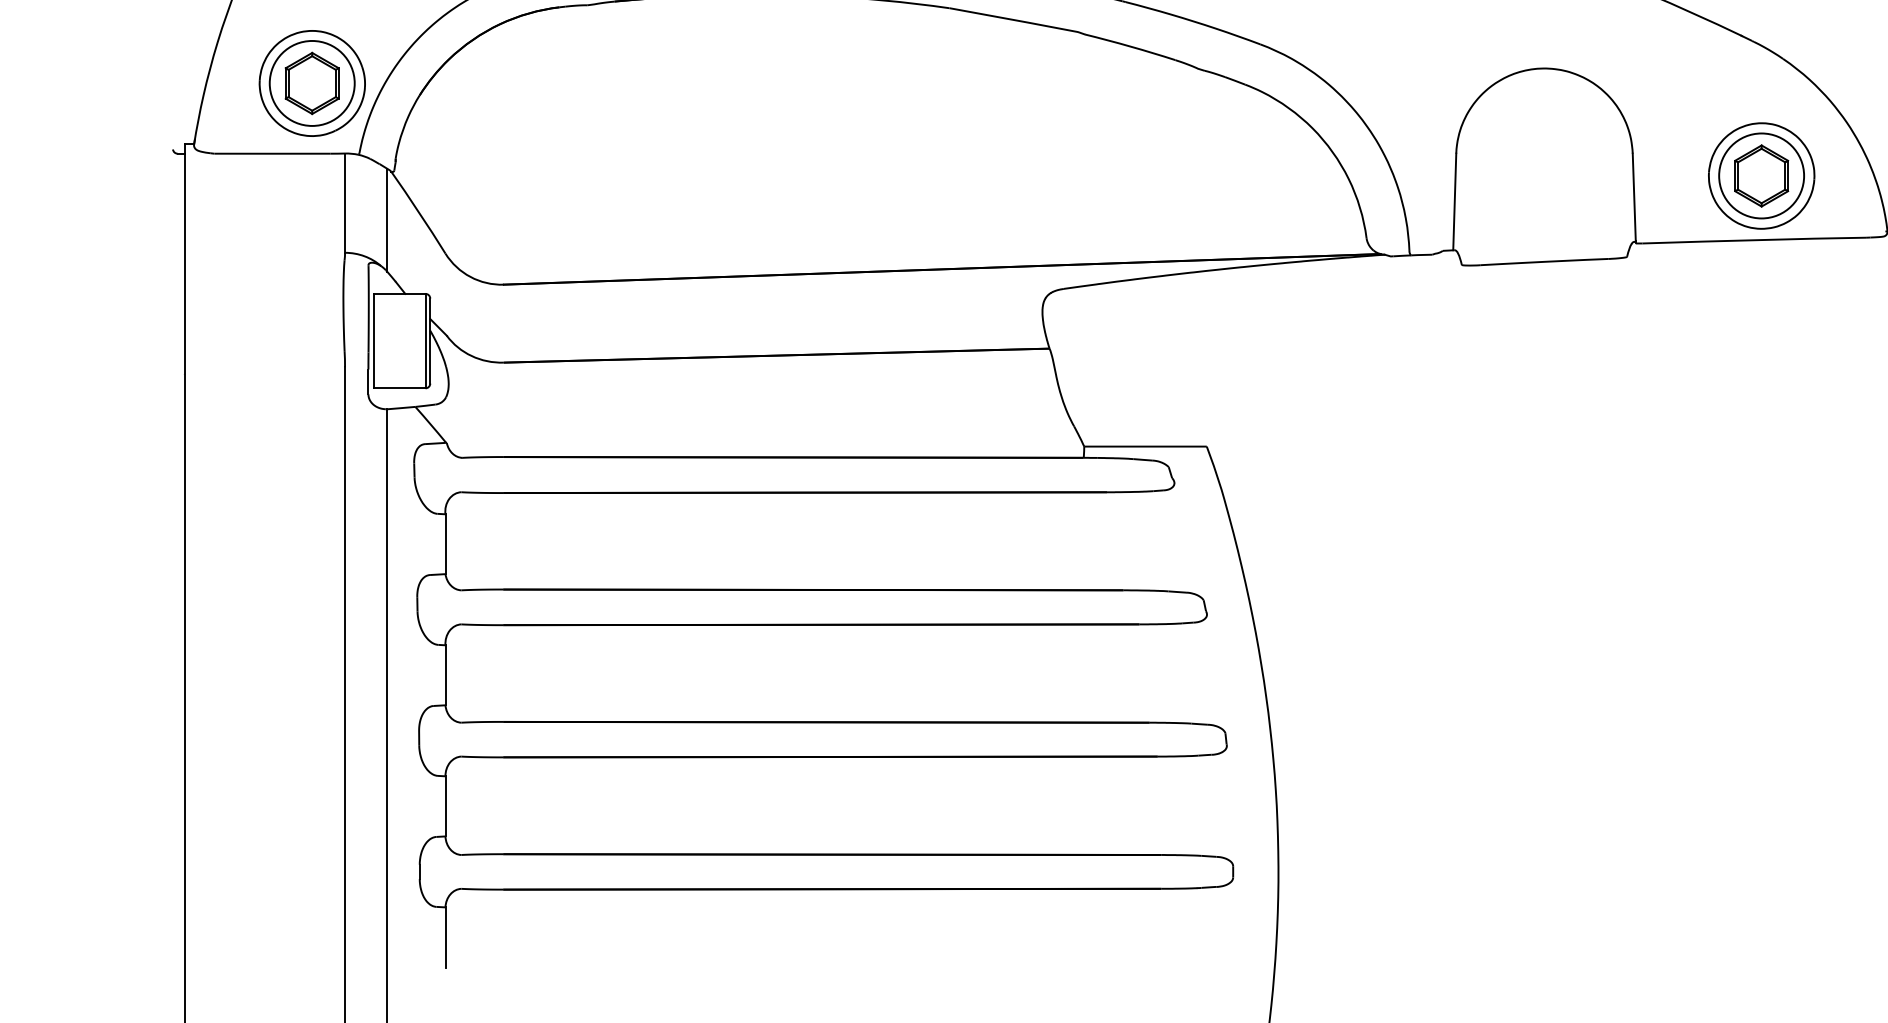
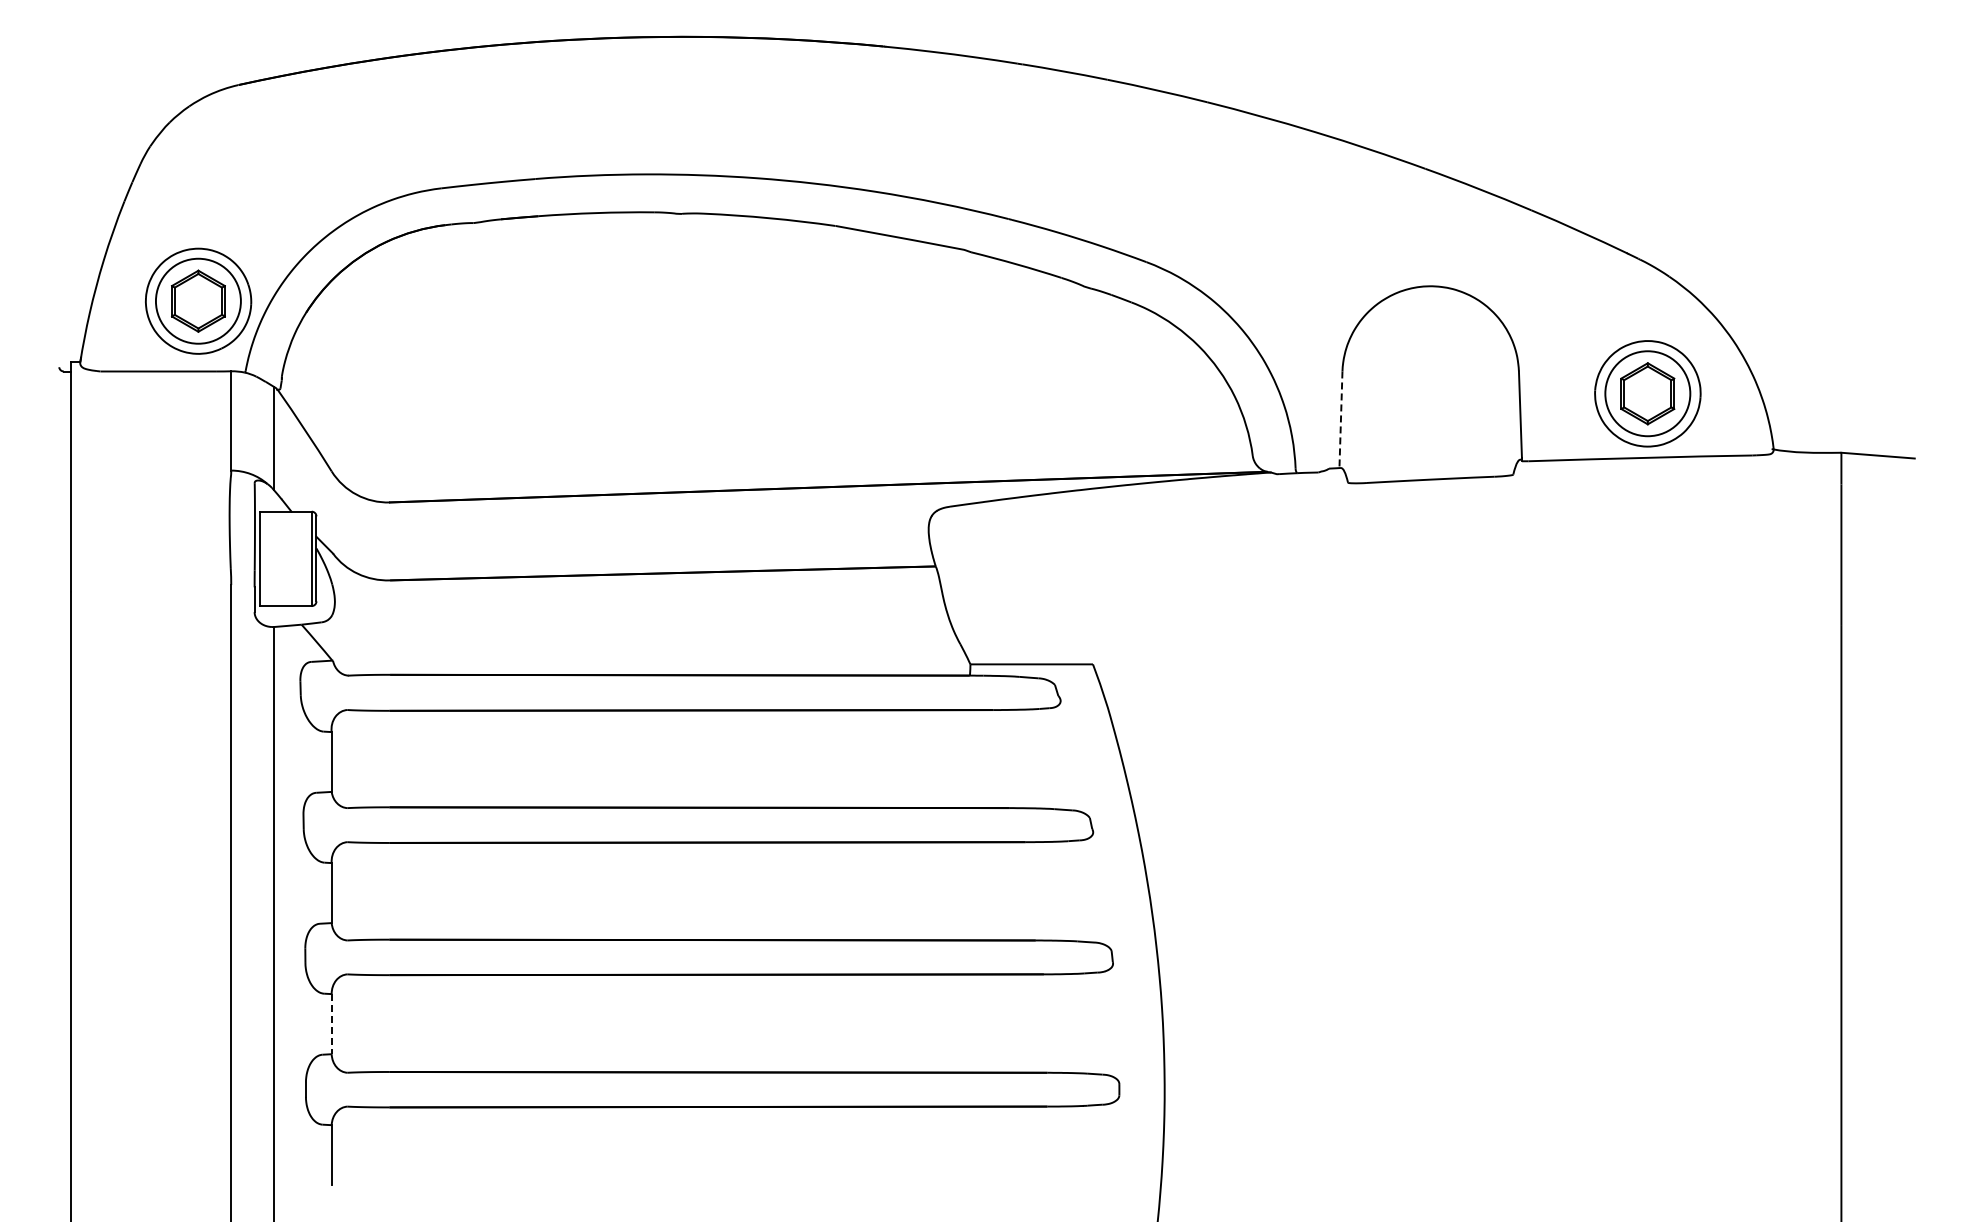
line: (1454, 202) -> (1340, 420), solid -> dashed
line: (445, 806) -> (331, 1024), solid -> dashed

